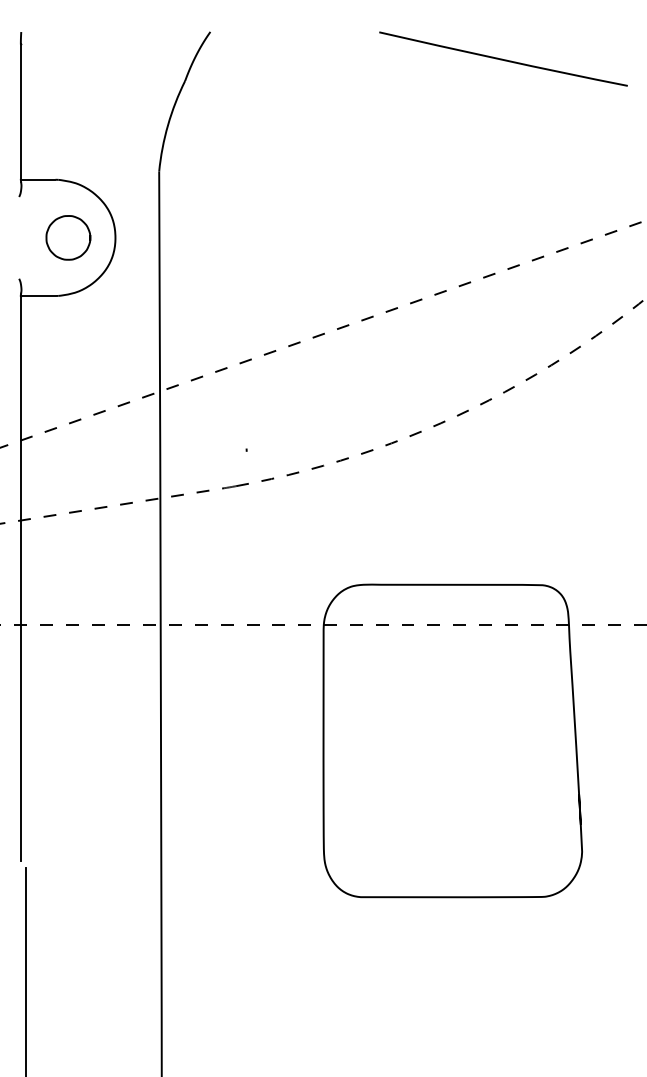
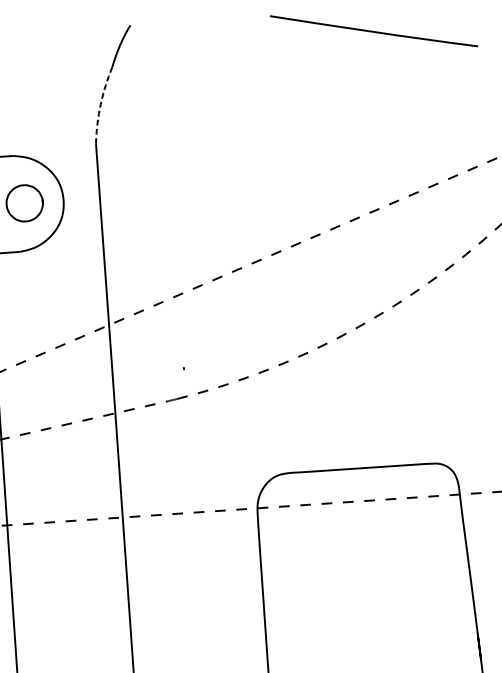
arc: (168, 125) -> (101, 104), solid -> dashed

